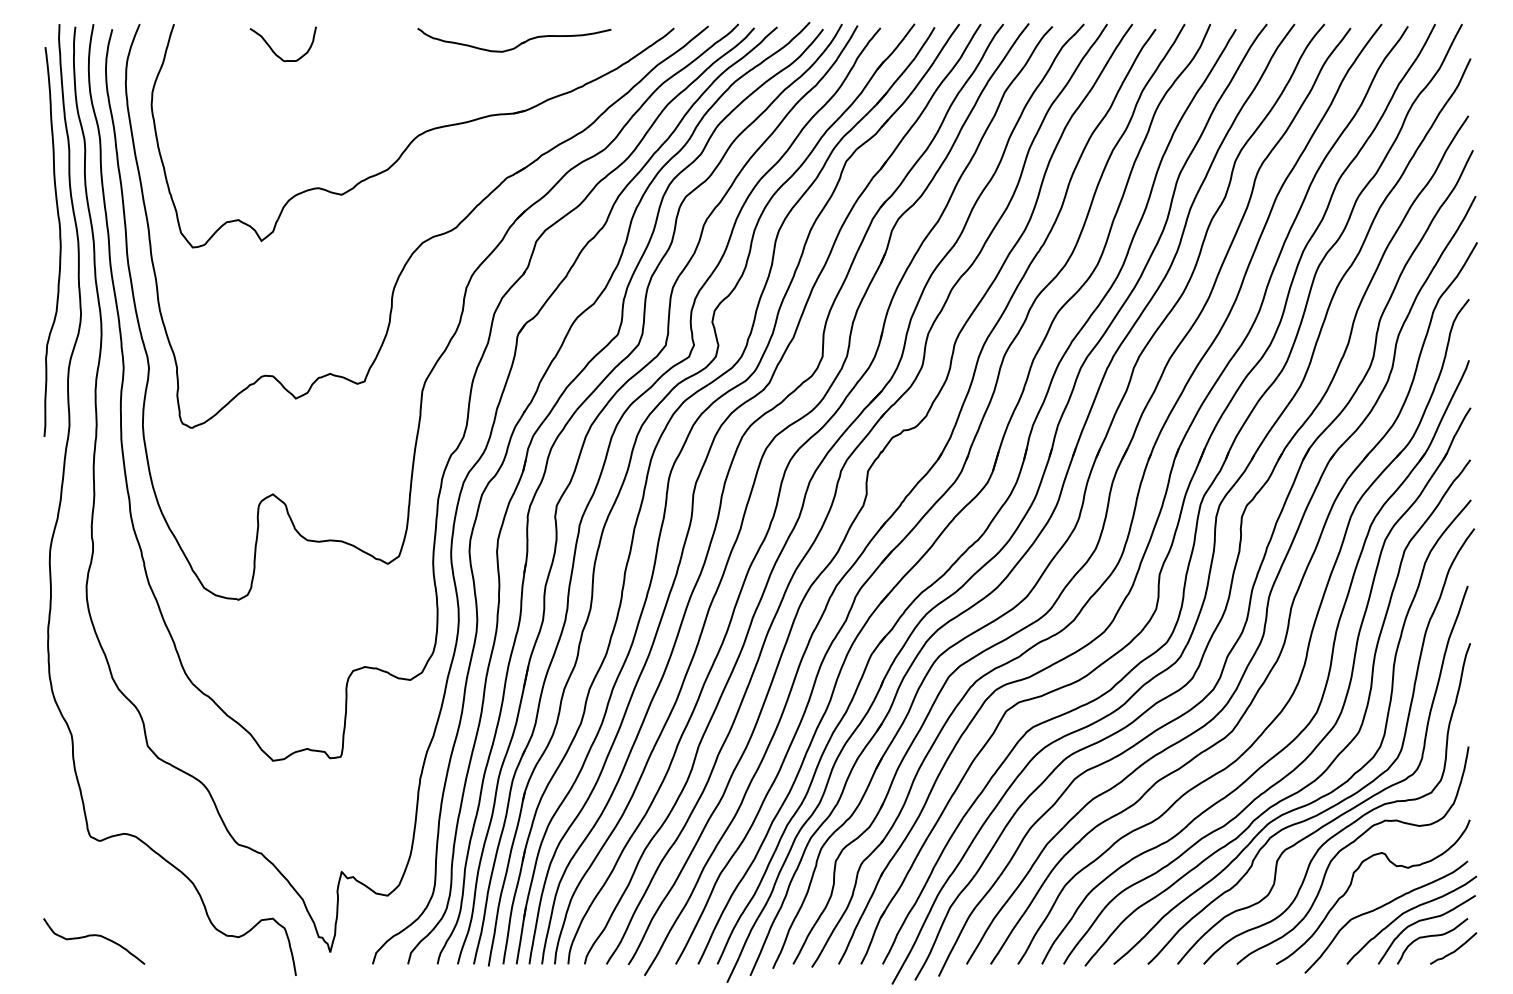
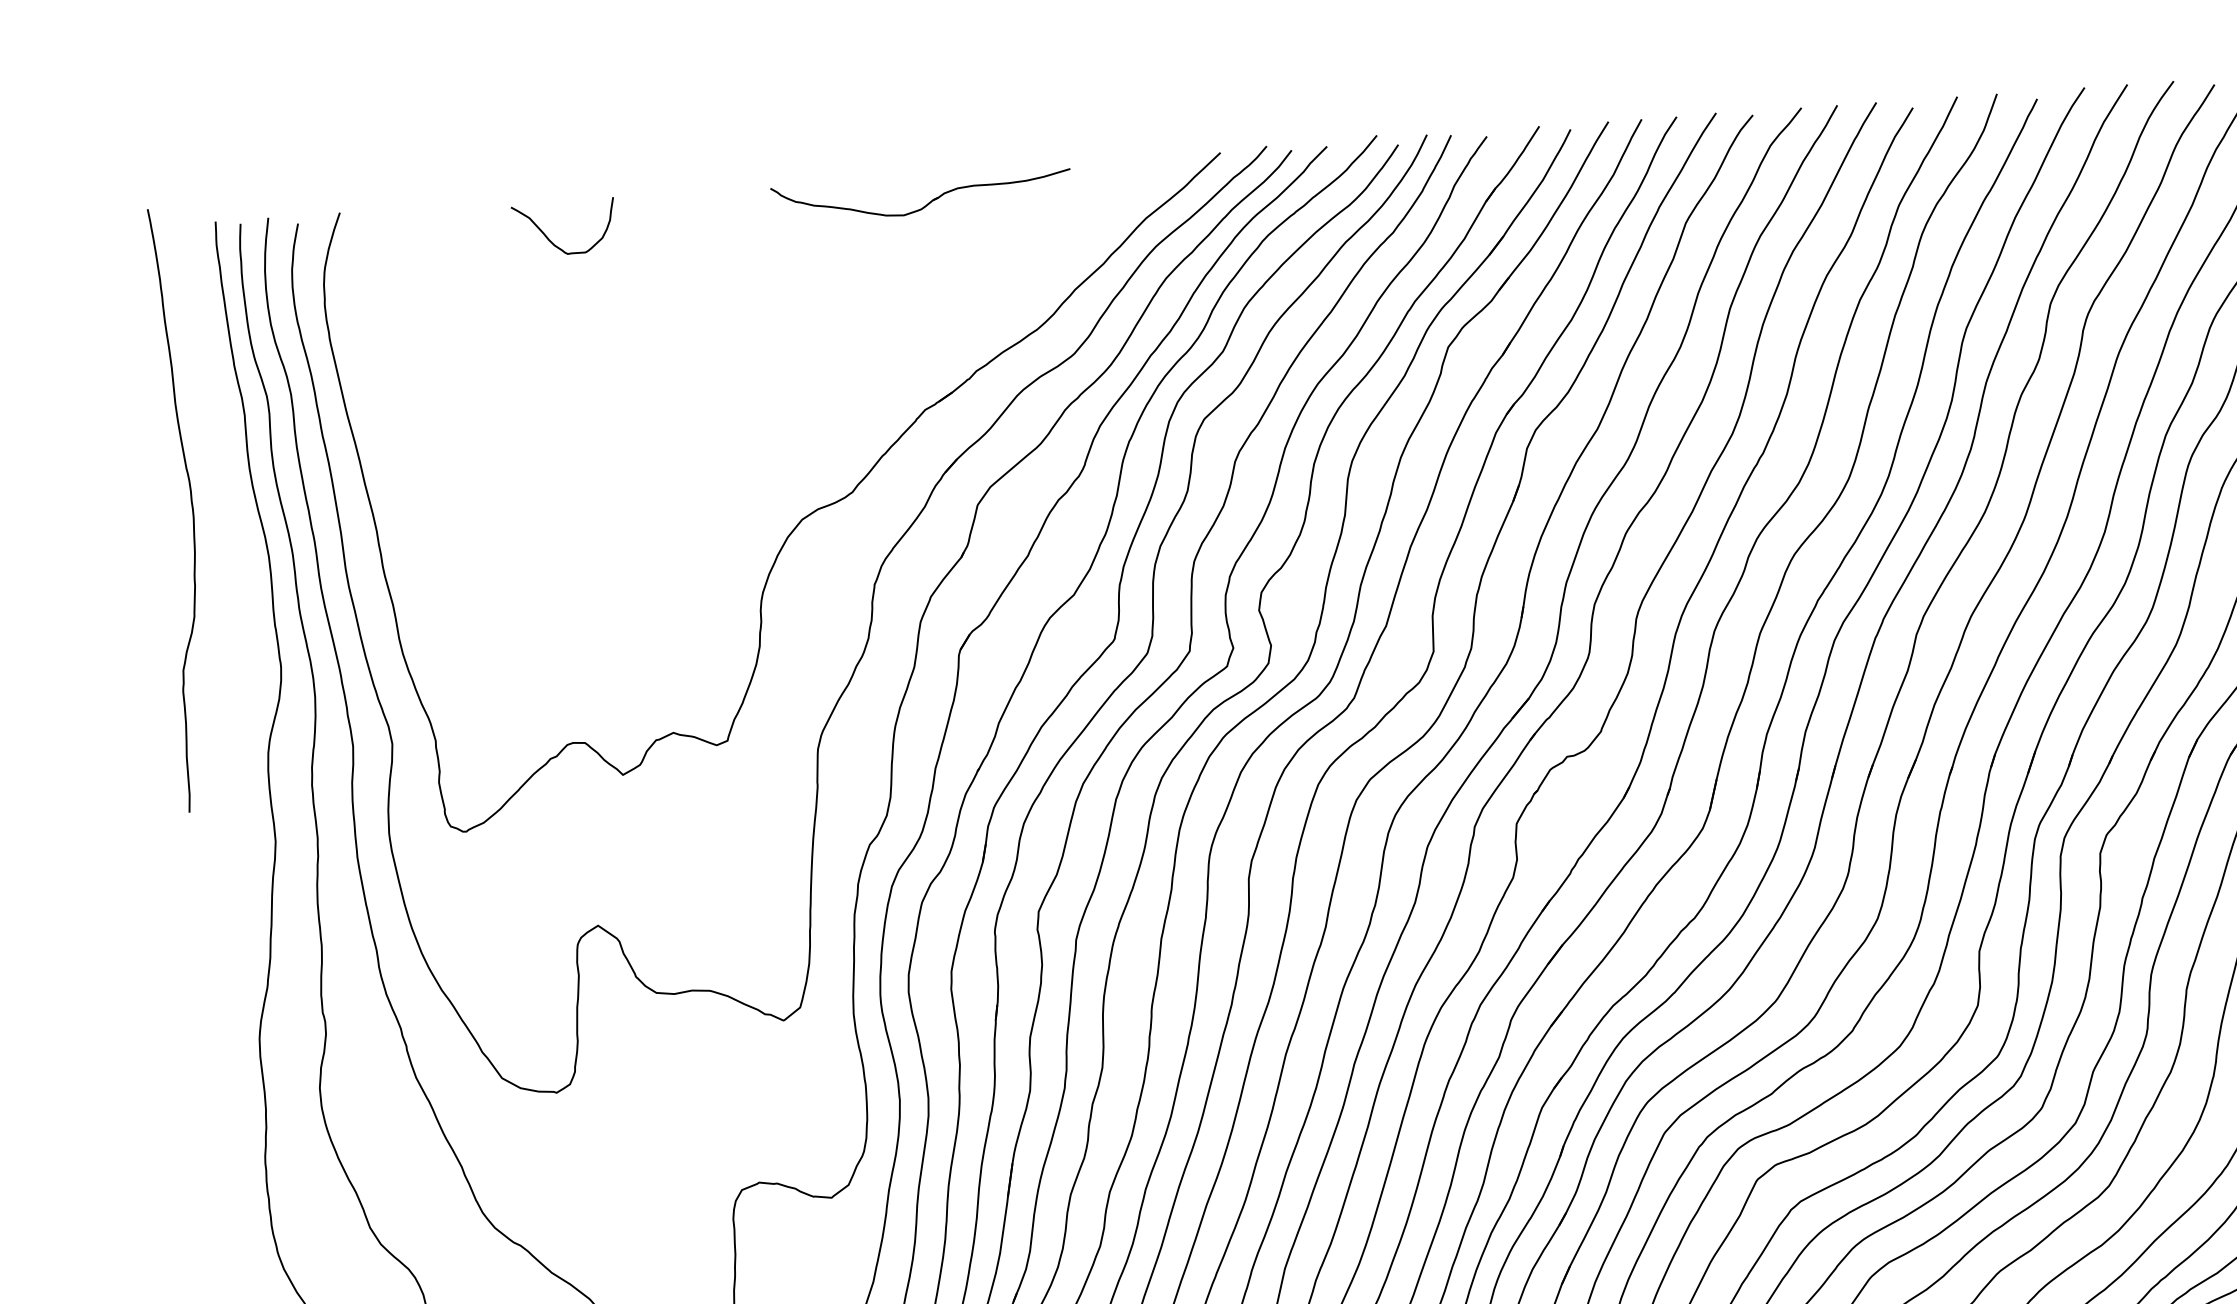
part: (412, 136) -> (774, 356), removed
curve: (59, 241) -> (191, 508), moved

